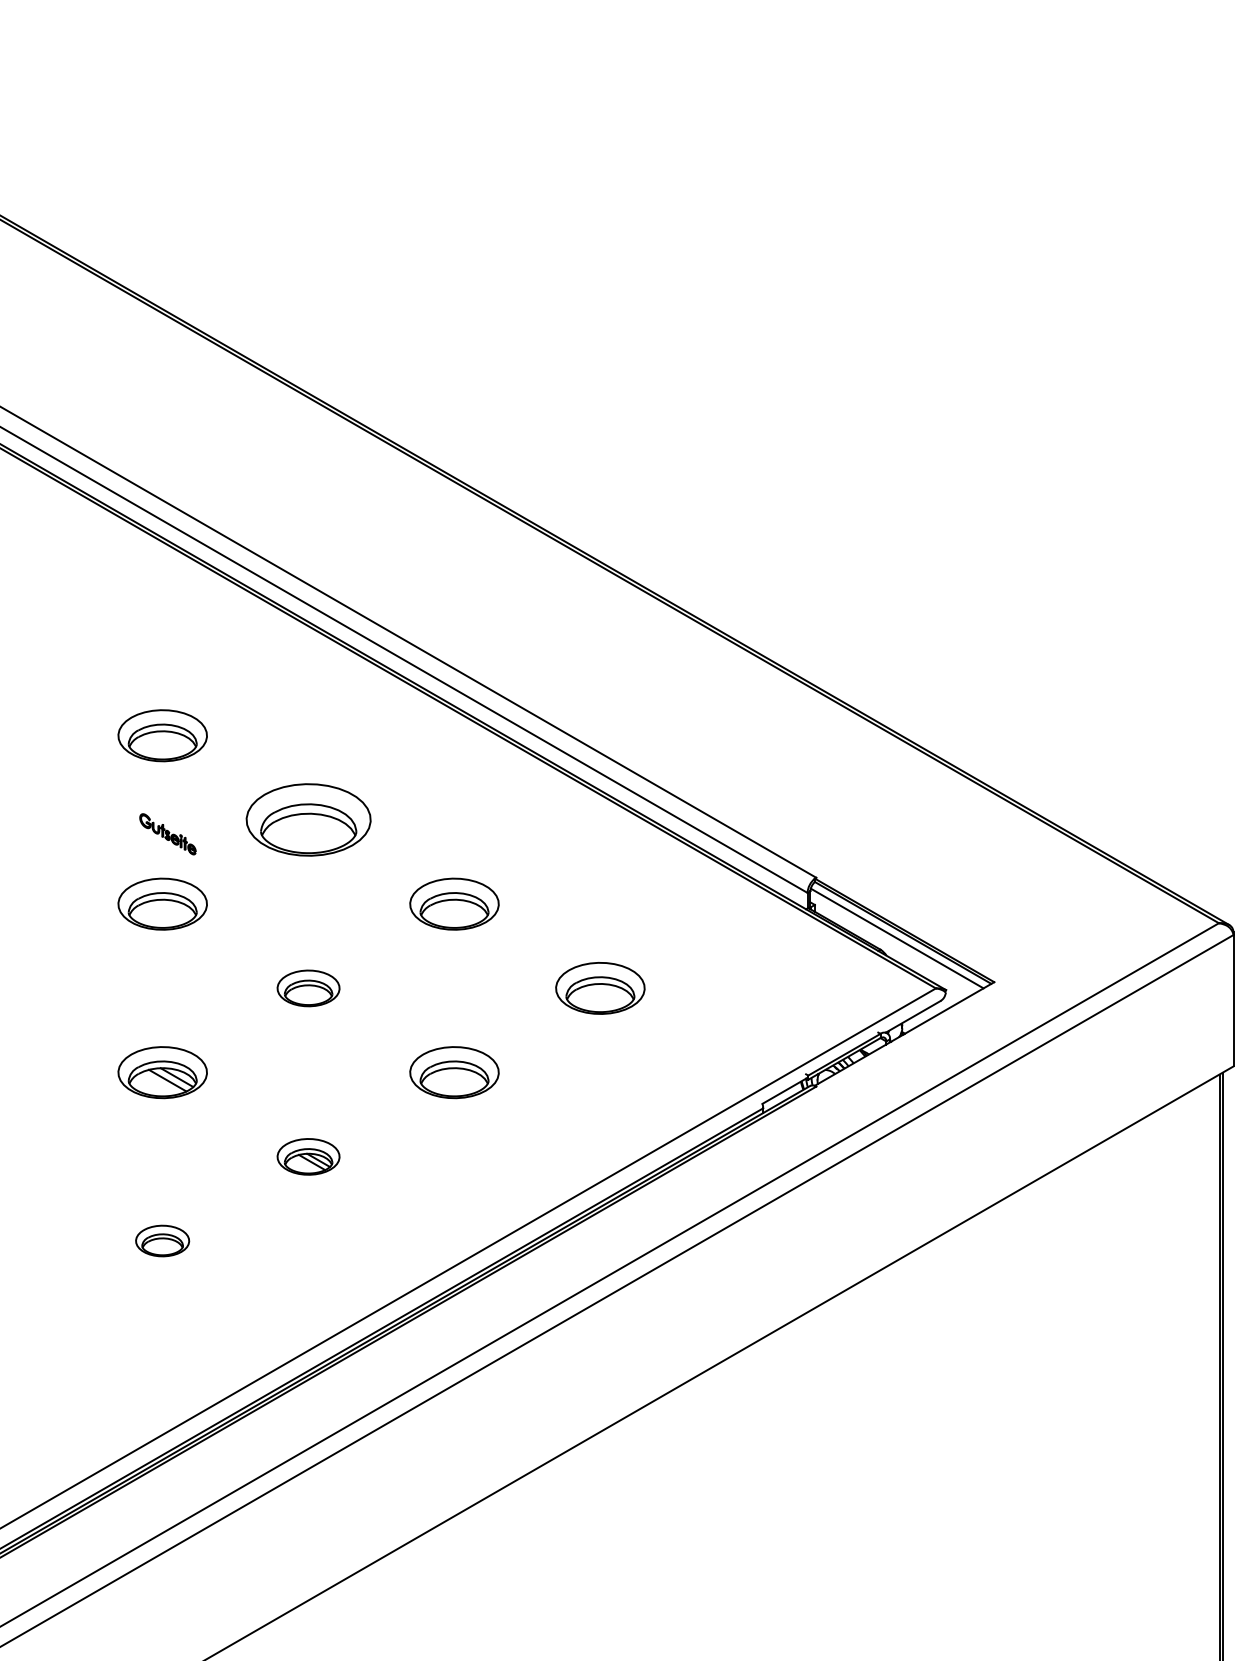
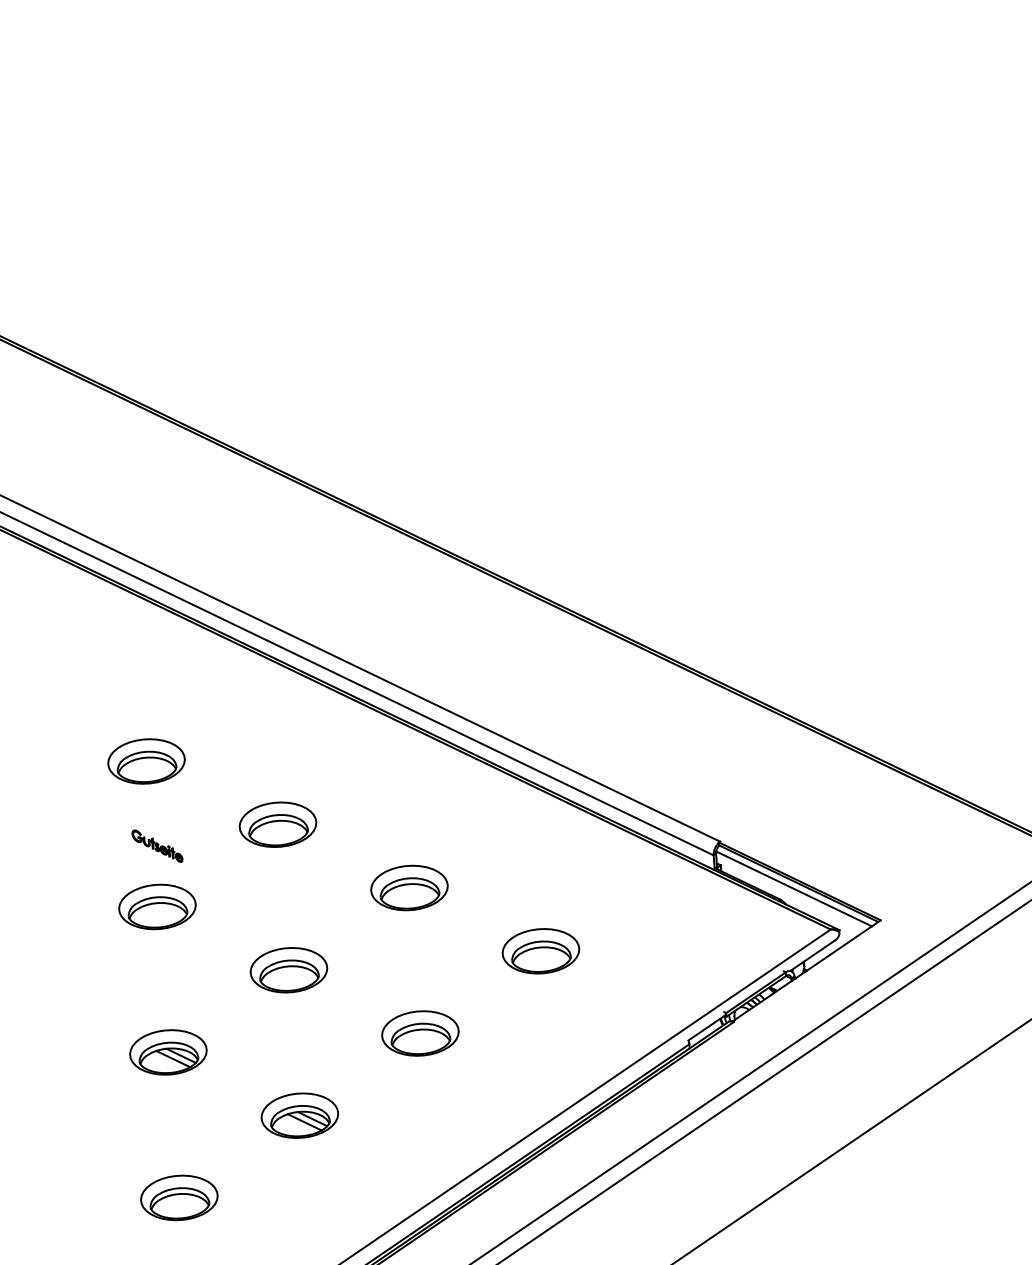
part: (308, 819) -> (277, 824), size x0.71
part: (308, 988) -> (288, 970), size x1.43
part: (308, 1156) -> (299, 1115), size x1.43
part: (162, 1240) -> (179, 1197), size x1.67

